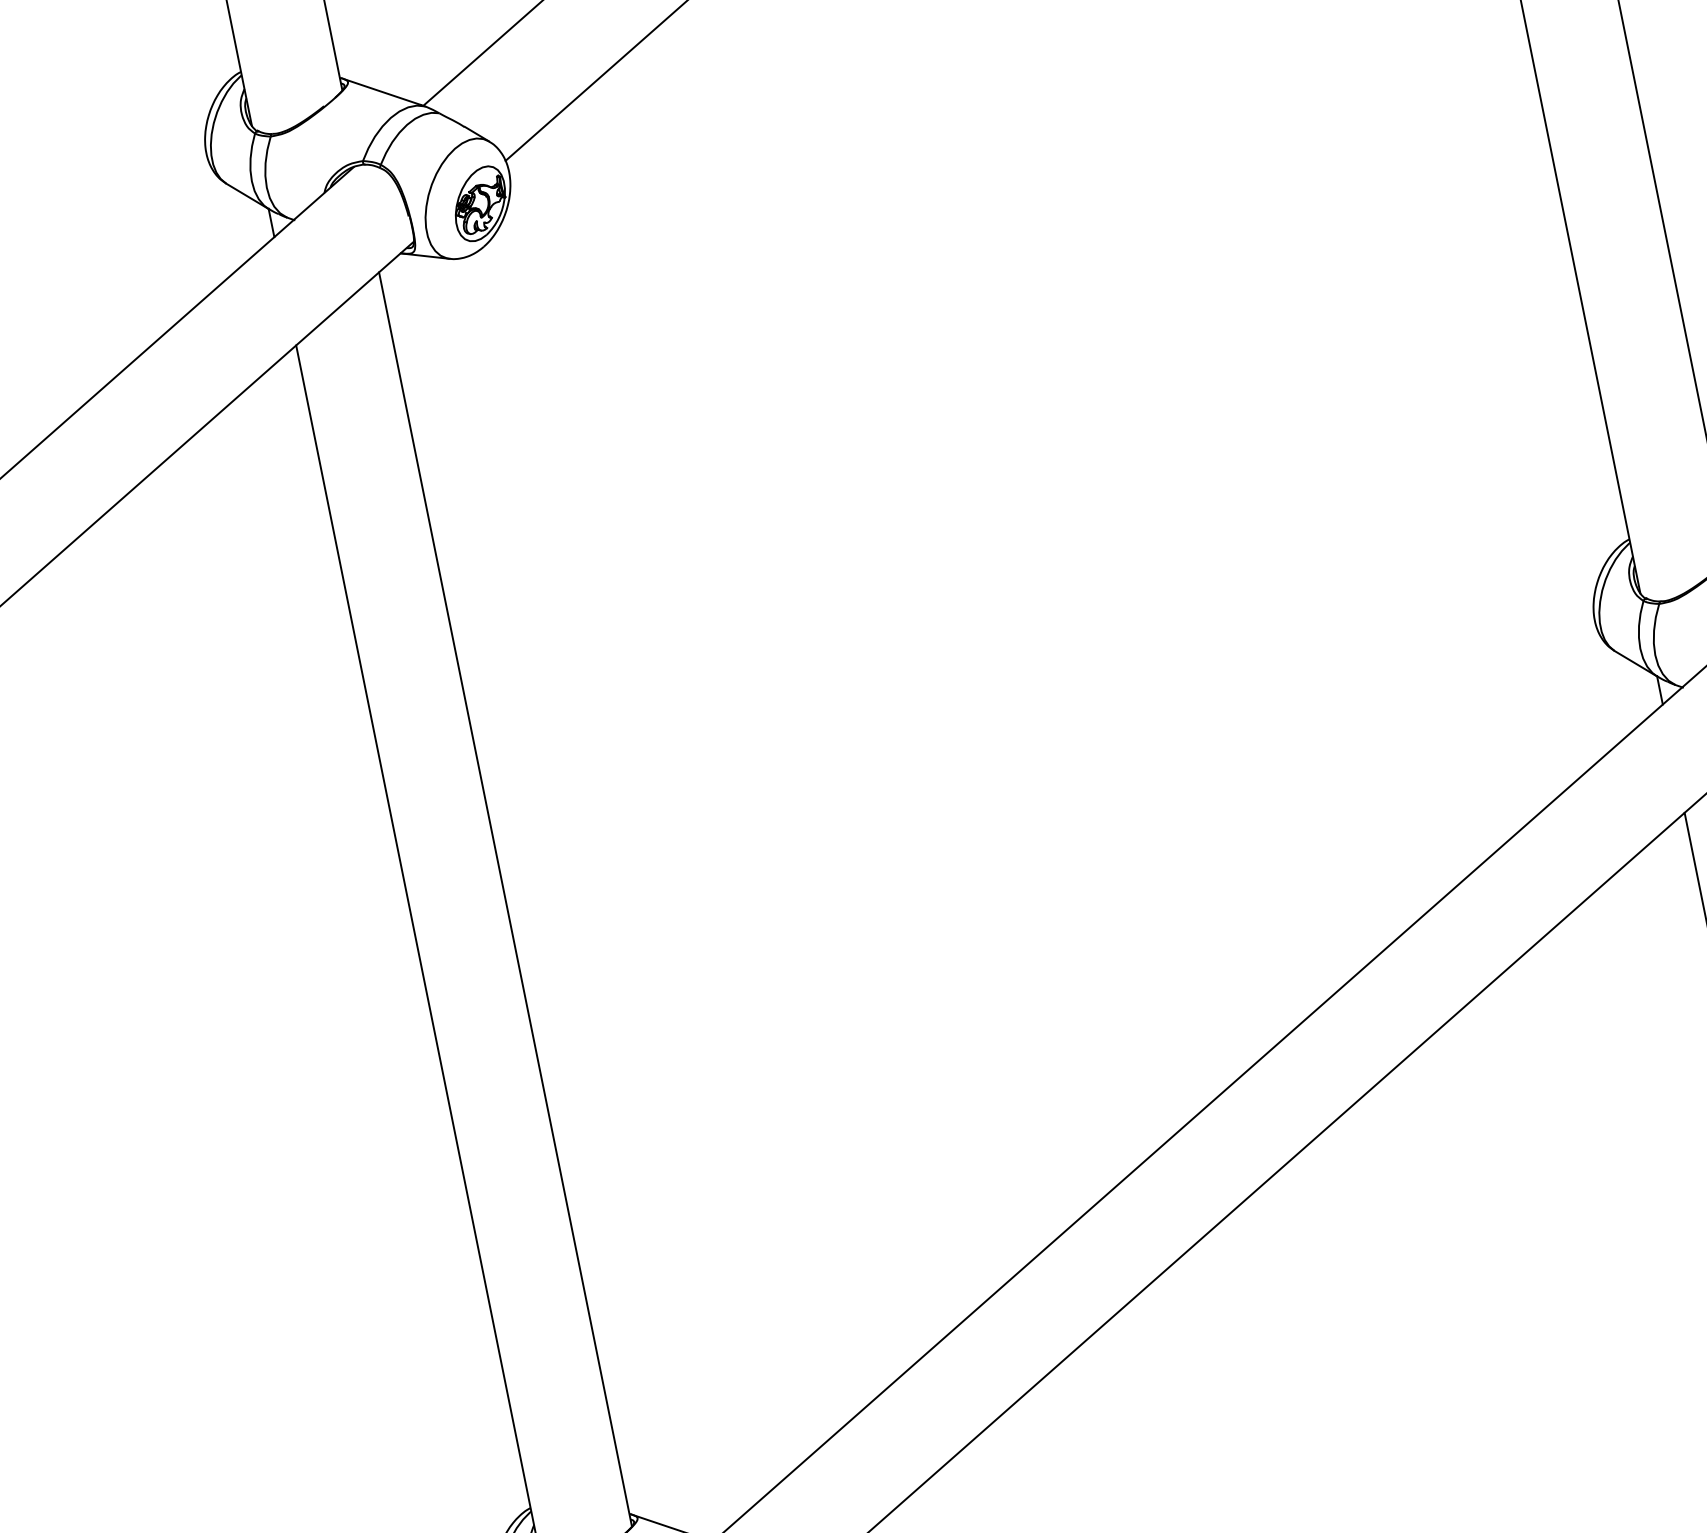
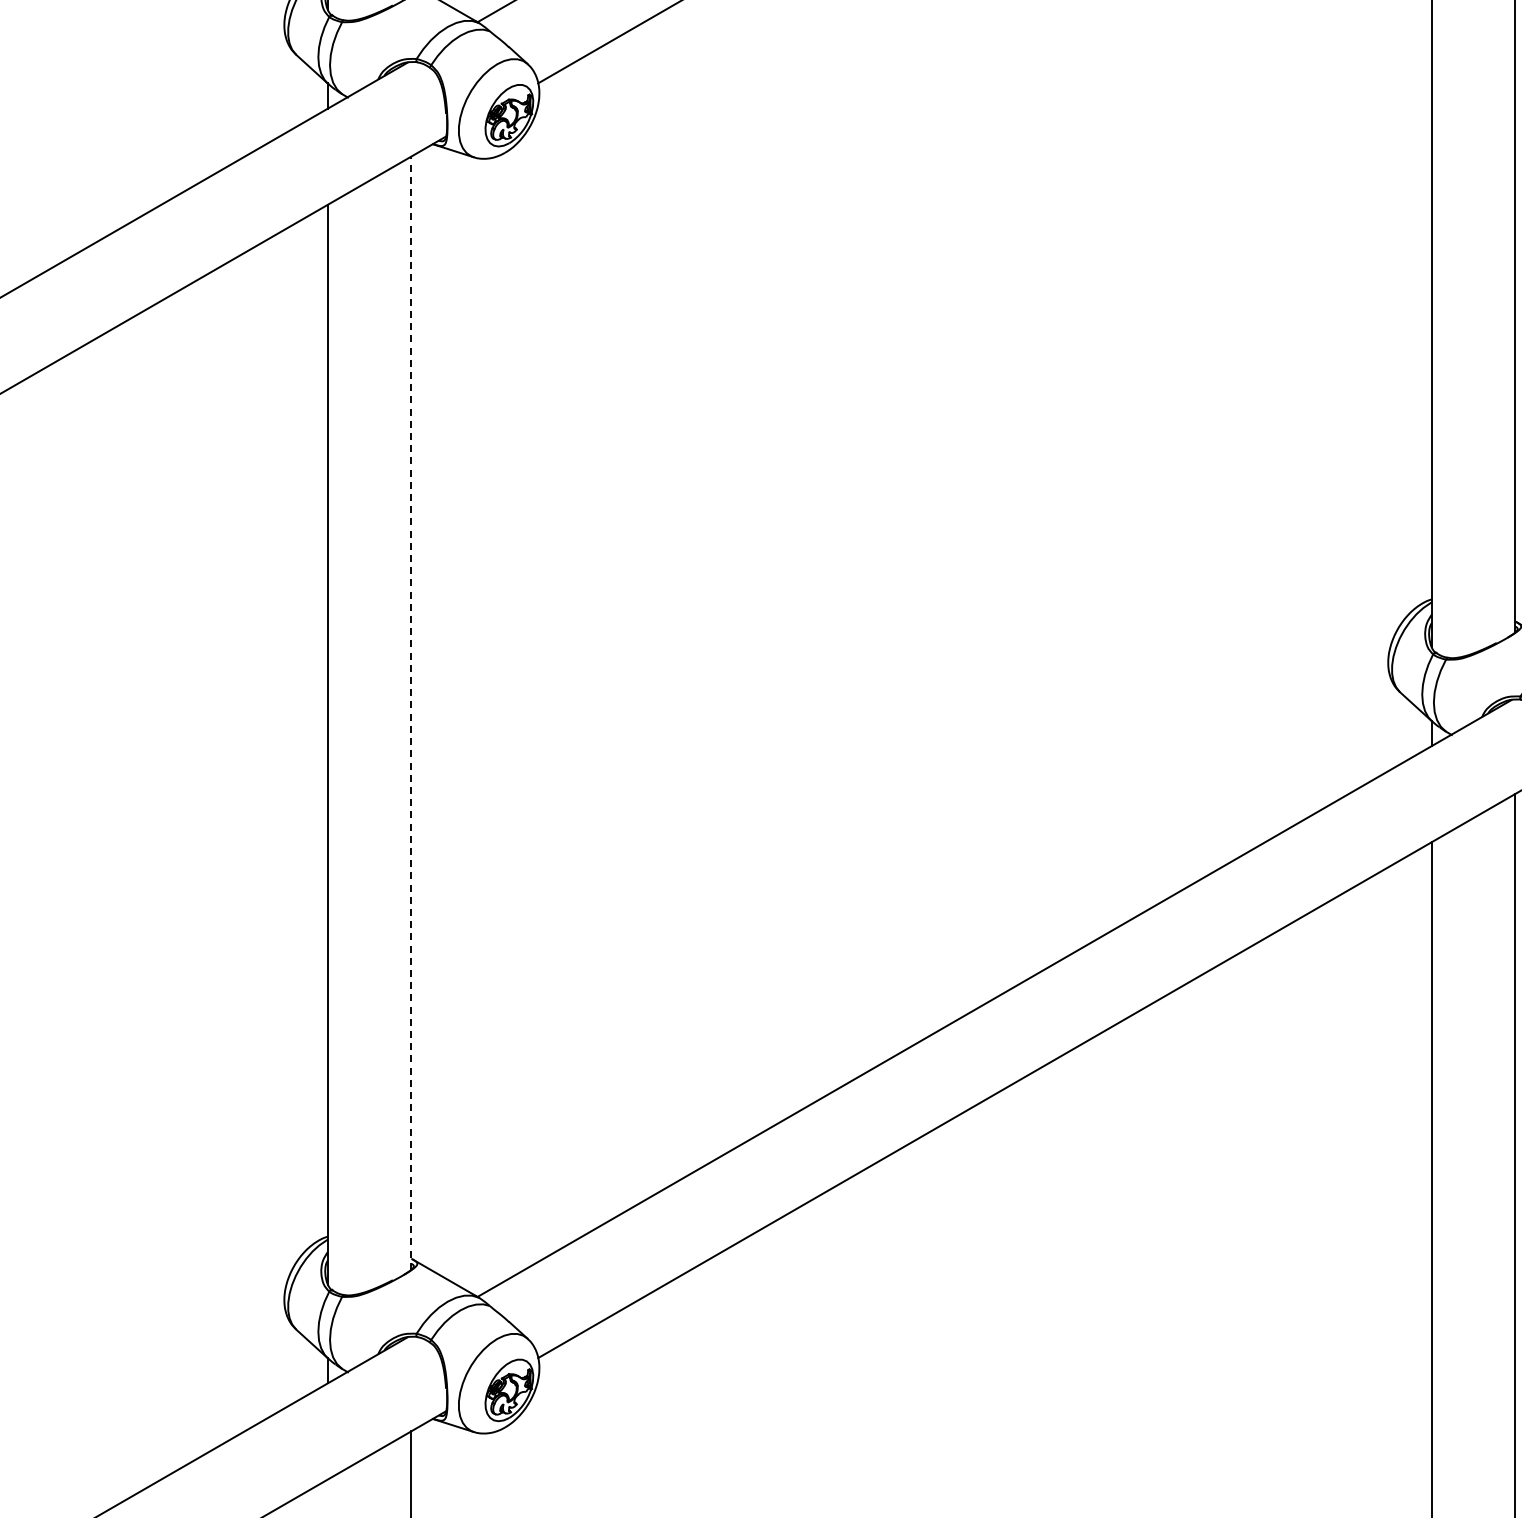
line: (505, 899) -> (411, 713), solid -> dashed

